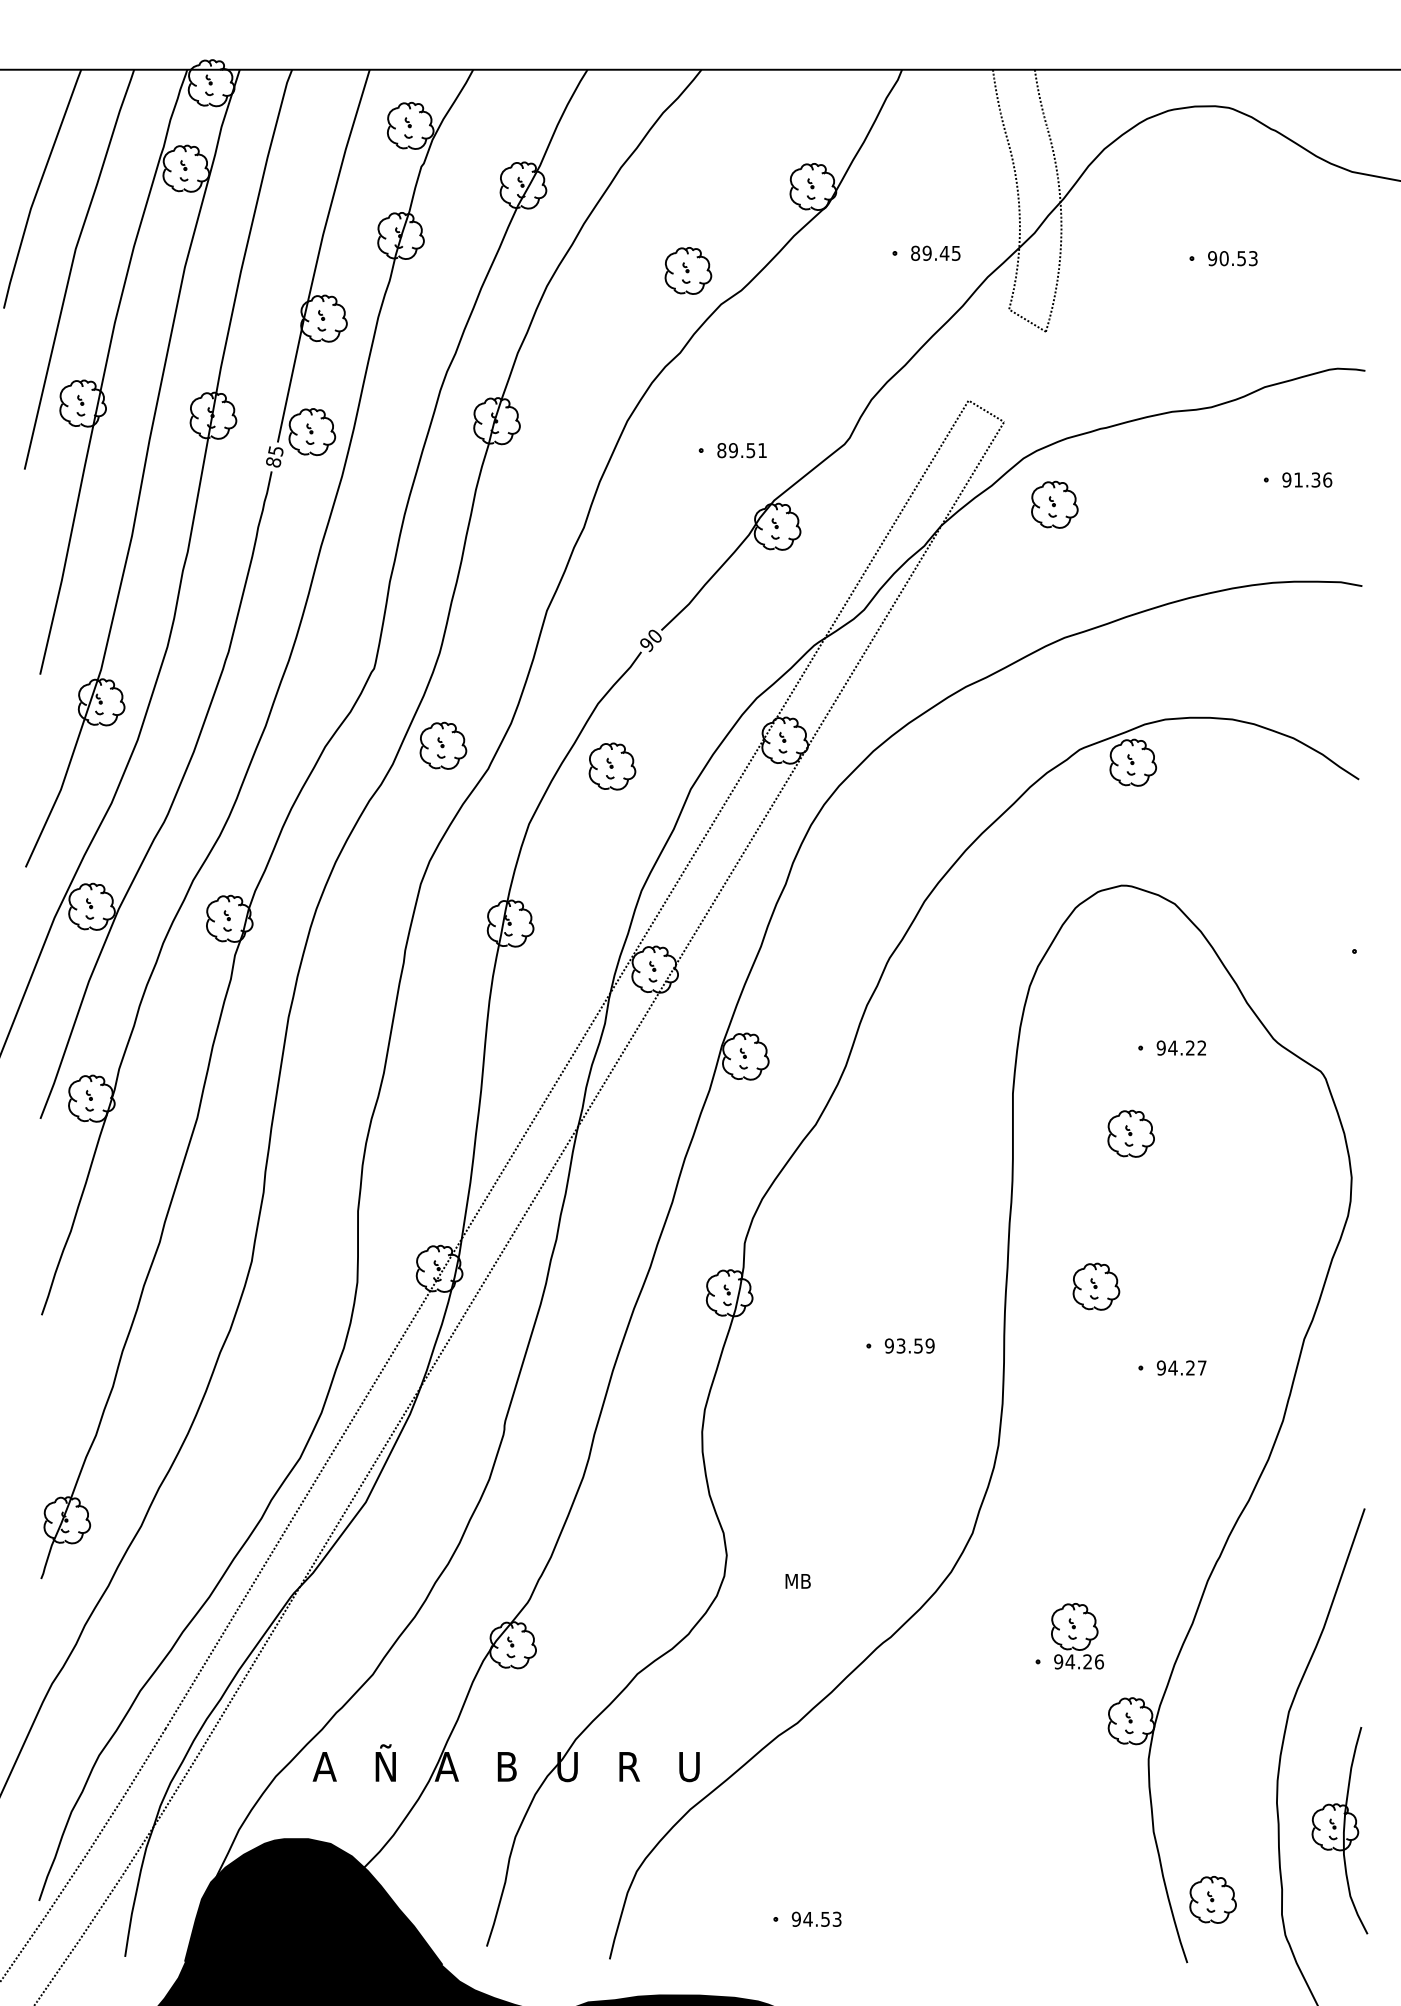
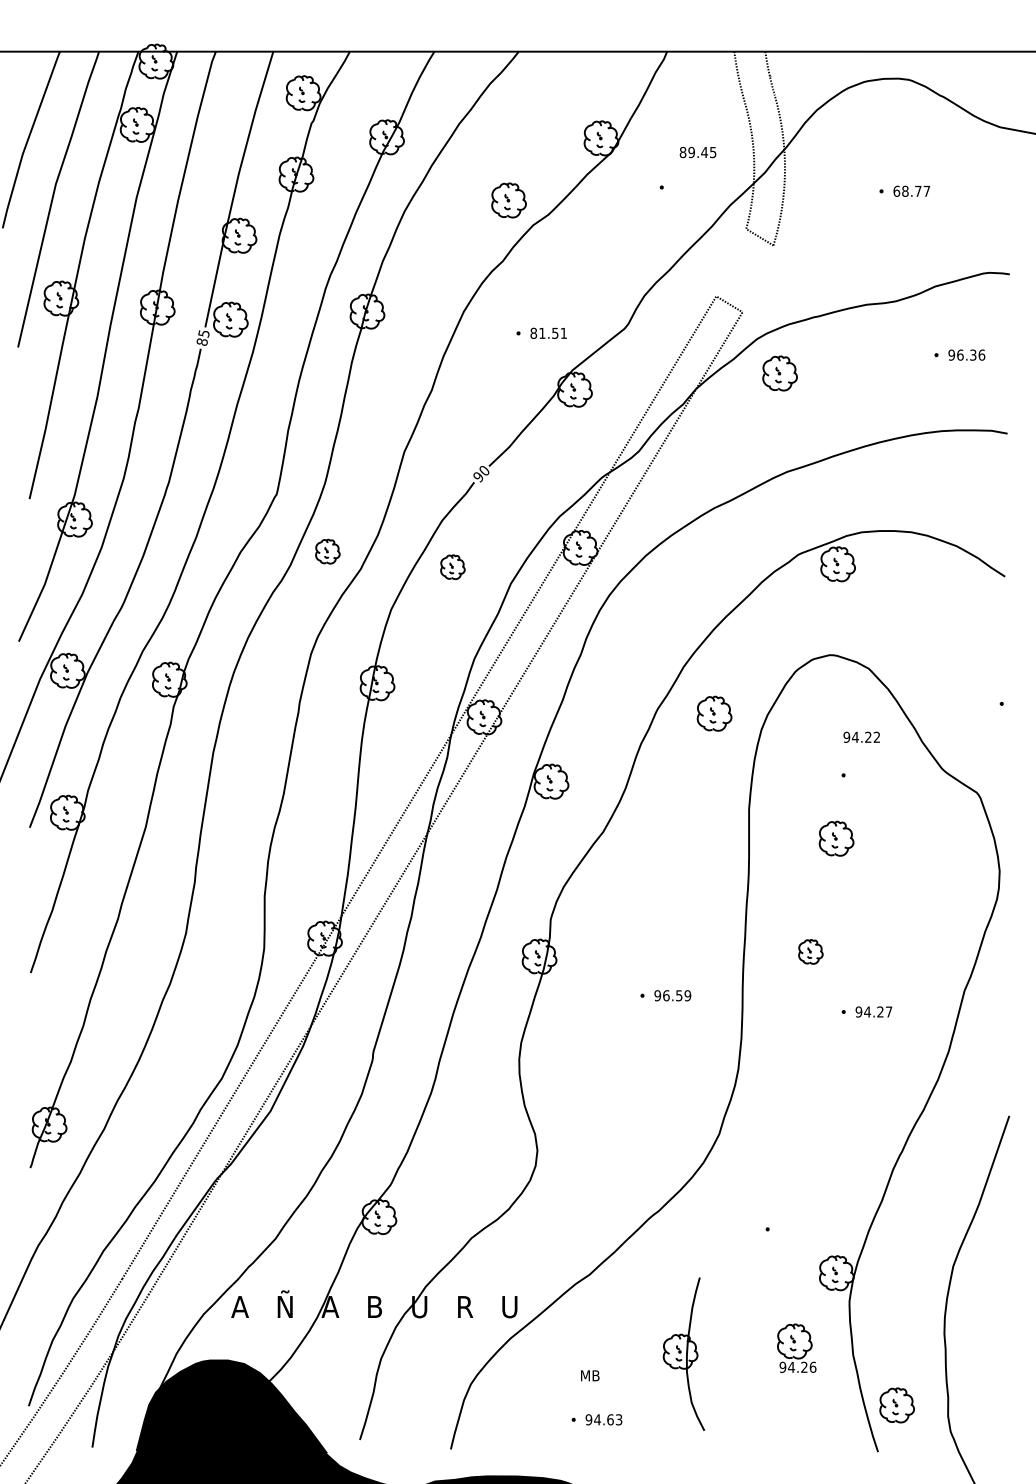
text: (935, 253) -> (697, 152), moved
text: (1232, 257) -> (911, 190), 90.53 -> 68.77
text: (733, 449) -> (542, 332), 89.51 -> 81.51
text: (1298, 479) -> (960, 354), 91.36 -> 96.36
part: (442, 745) -> (327, 551), size x0.7
part: (611, 767) -> (452, 567), size x0.7
part: (966, 964) -> (714, 713), added
text: (1181, 1046) -> (861, 736), moved
part: (1095, 1286) -> (810, 951), size x0.7
text: (901, 1345) -> (666, 995), 93.59 -> 96.59
text: (798, 1580) -> (590, 1375), moved
part: (1077, 1635) -> (796, 1347), moved
part: (1339, 1829) -> (683, 1353), moved
text: (825, 1918) -> (610, 1419), 94.53 -> 94.63

